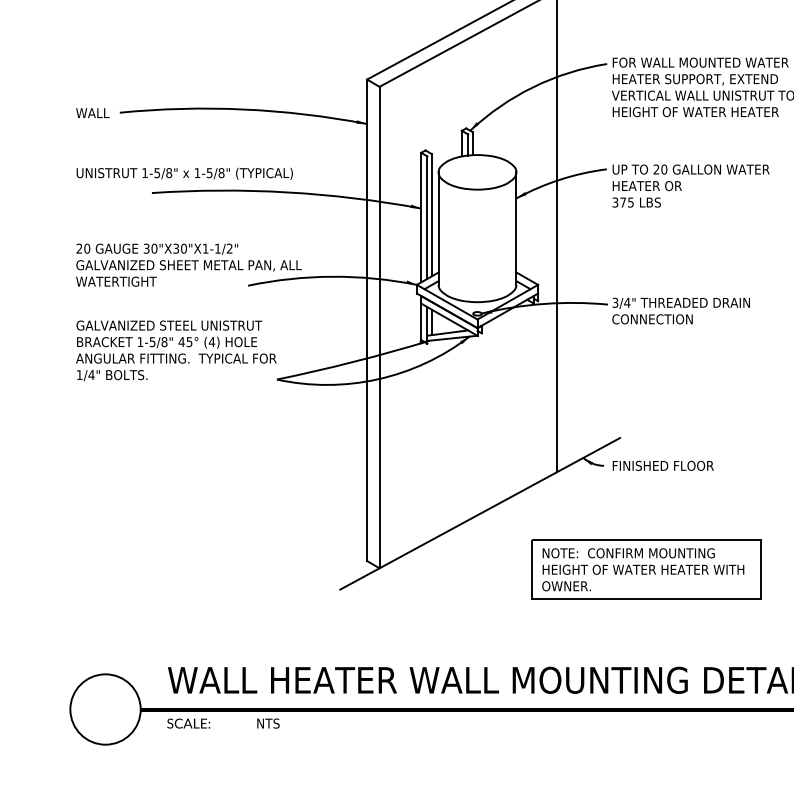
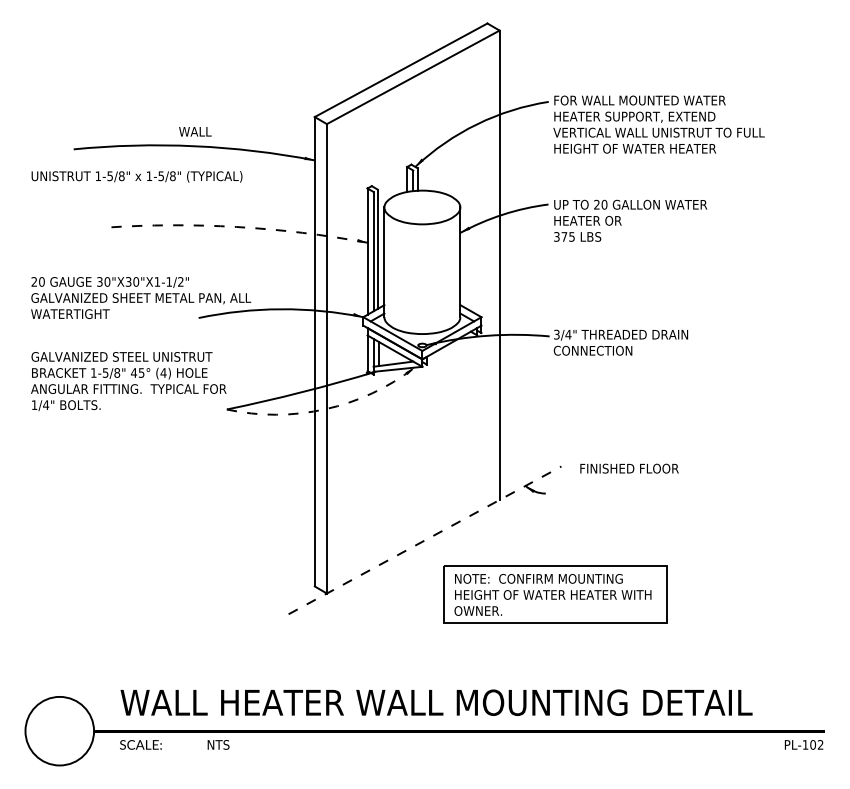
text: (92, 112) -> (195, 131), moved
text: (184, 173) -> (136, 176), moved
arc: (286, 192) -> (236, 227), solid -> dashed
arc: (378, 379) -> (325, 409), solid -> dashed
text: (663, 465) -> (629, 468), moved
line: (480, 513) -> (425, 540), solid -> dashed
part: (645, 569) -> (555, 594), moved

